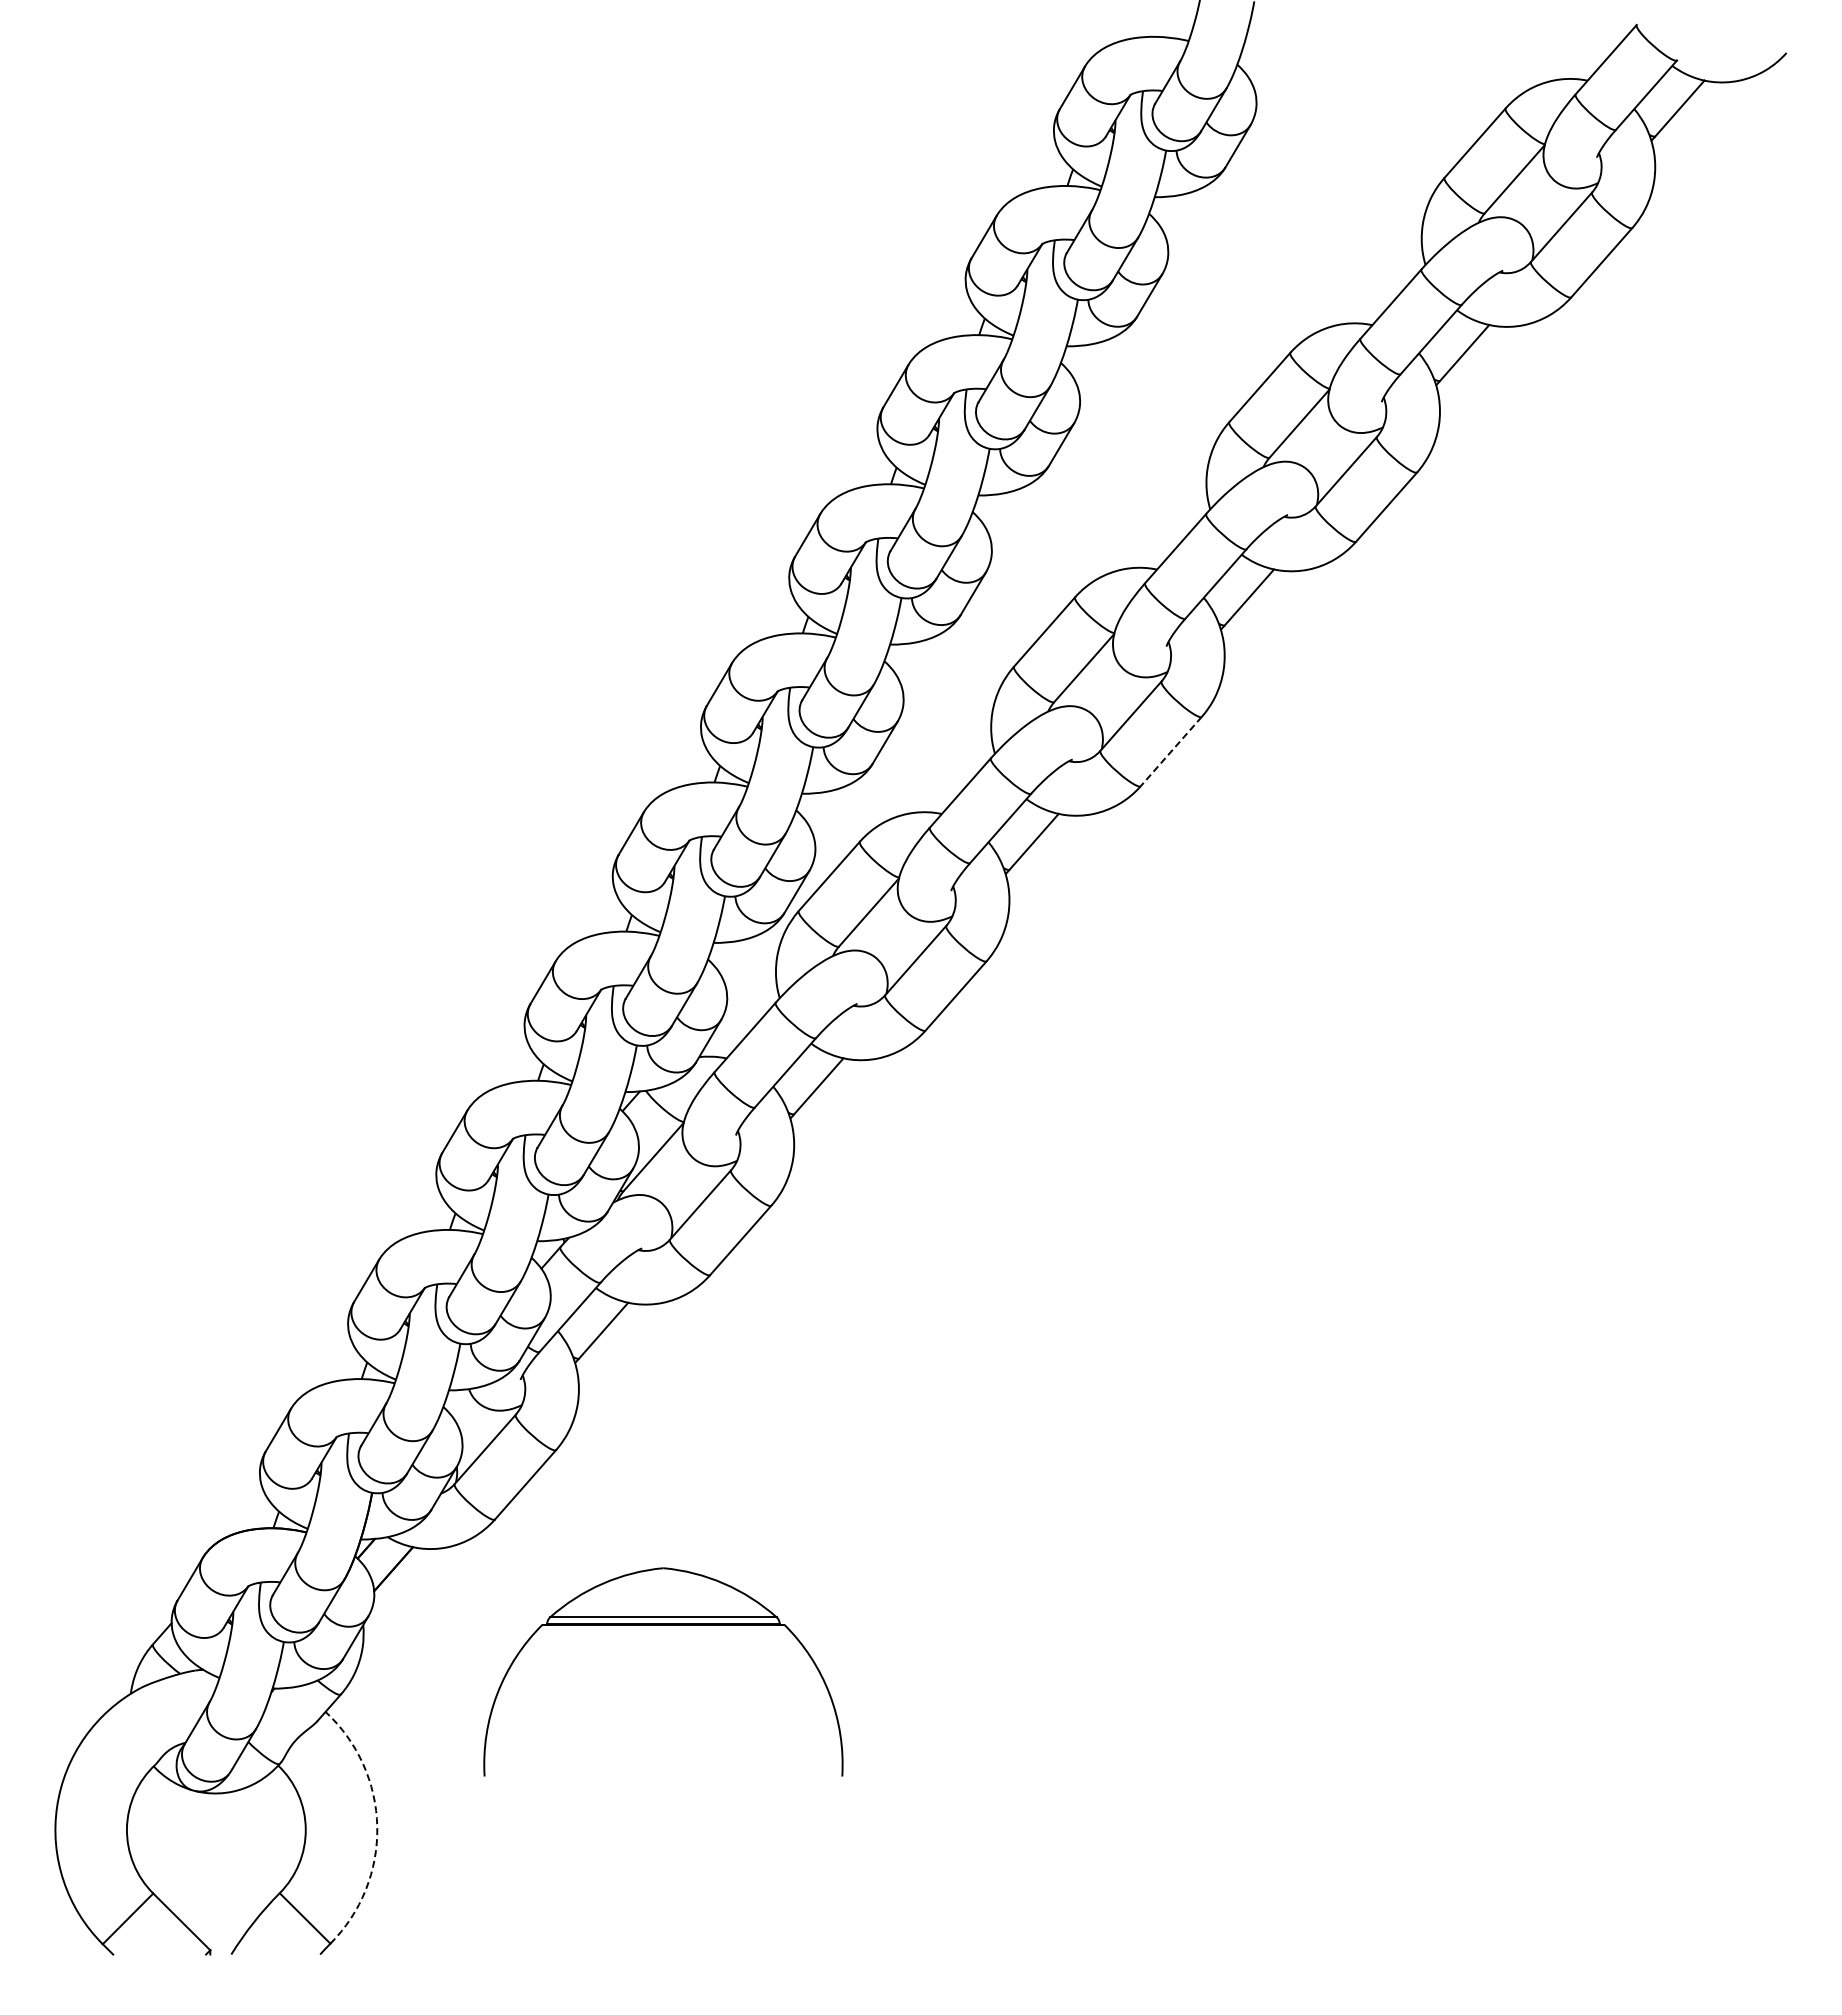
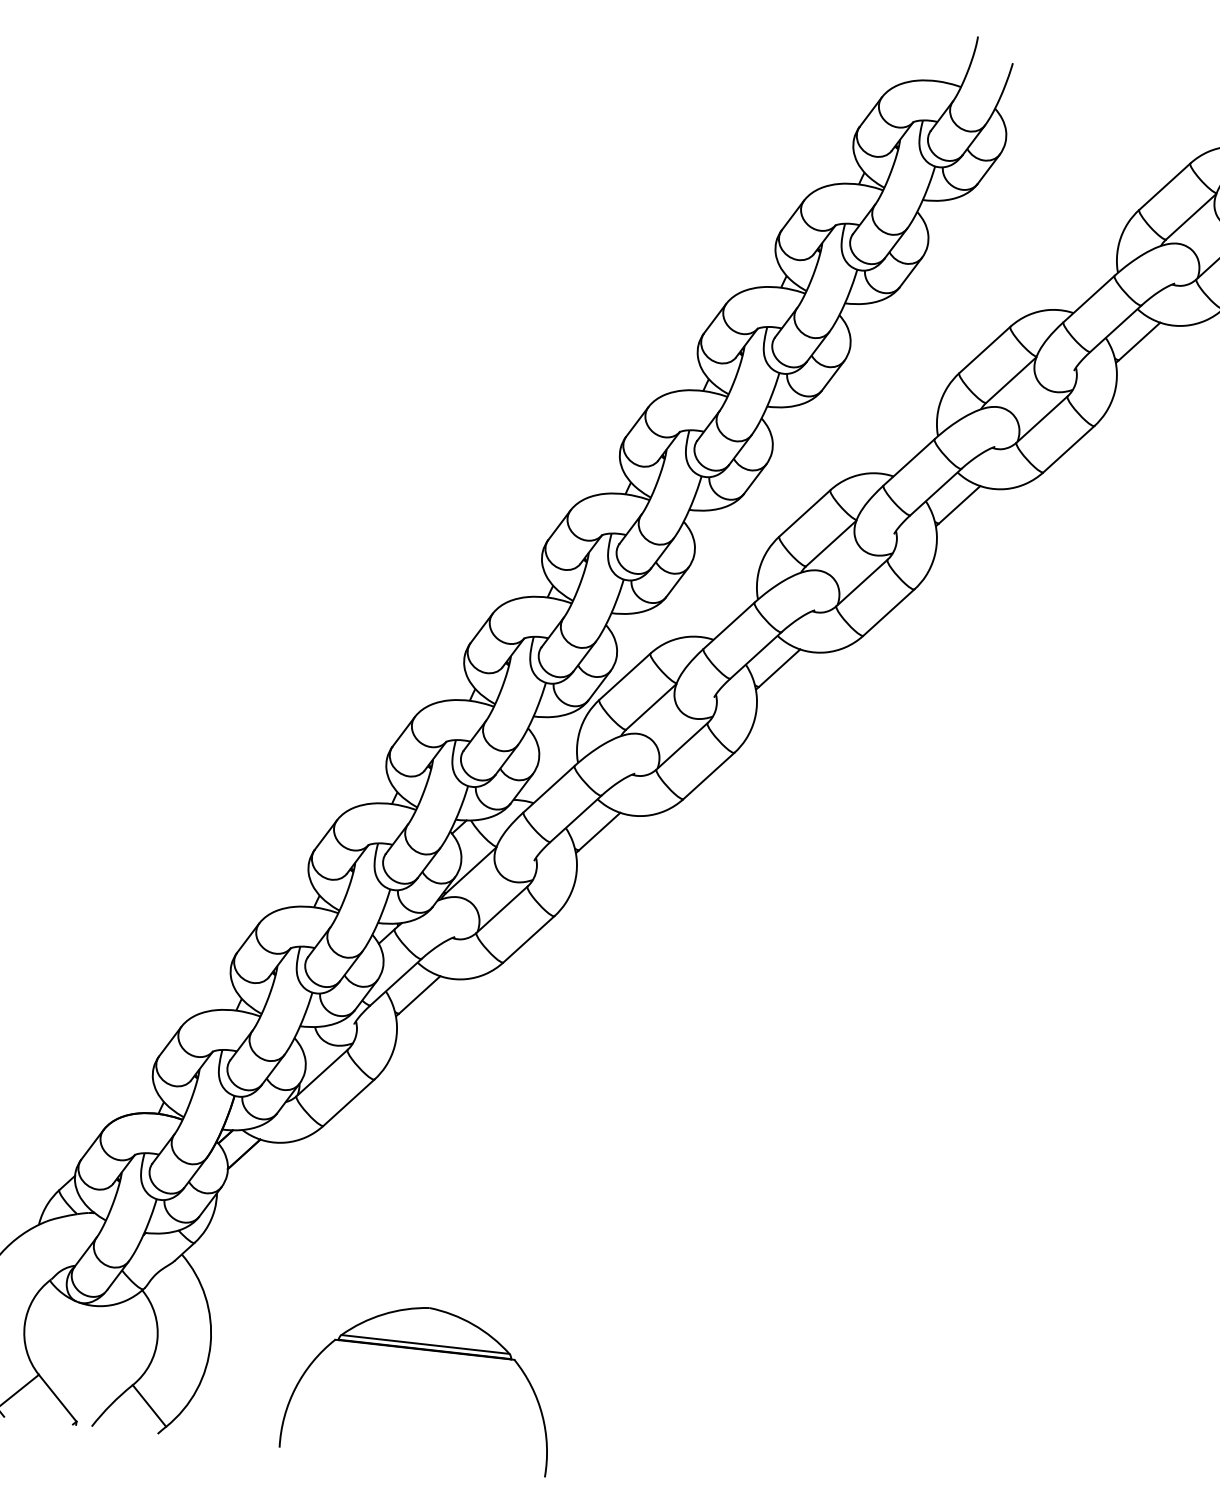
line: (1170, 751) -> (888, 612), dashed -> solid
part: (663, 1625) -> (424, 1350), moved
arc: (377, 1826) -> (210, 1343), dashed -> solid

